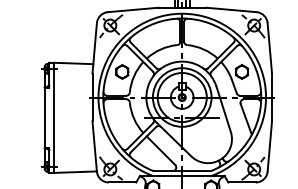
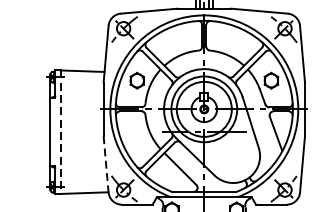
line: (54, 118) -> (61, 132), solid -> dashed
line: (94, 146) -> (105, 164), solid -> dashed

